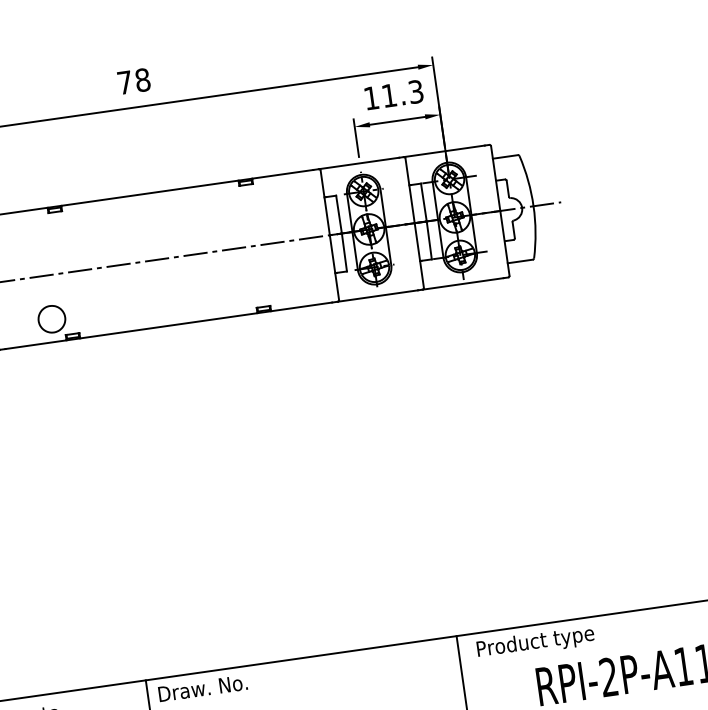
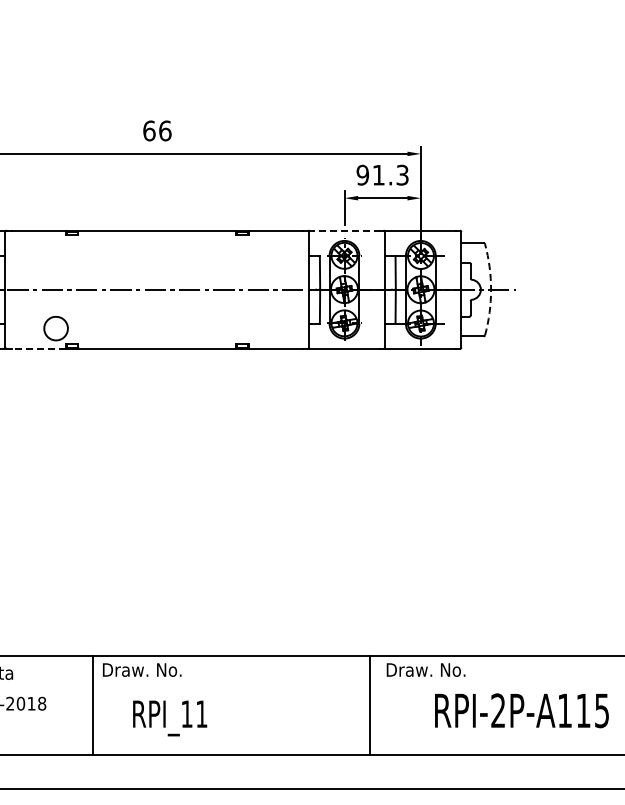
text: (134, 80) -> (157, 130), 78 -> 66
text: (370, 97) -> (362, 174), 11.3 -> 91.3
line: (358, 163) -> (343, 230), solid -> dashed
arc: (533, 205) -> (491, 289), solid -> dashed
line: (35, 344) -> (38, 348), solid -> dashed
text: (536, 642) -> (439, 671), Product type -> Draw. No.

